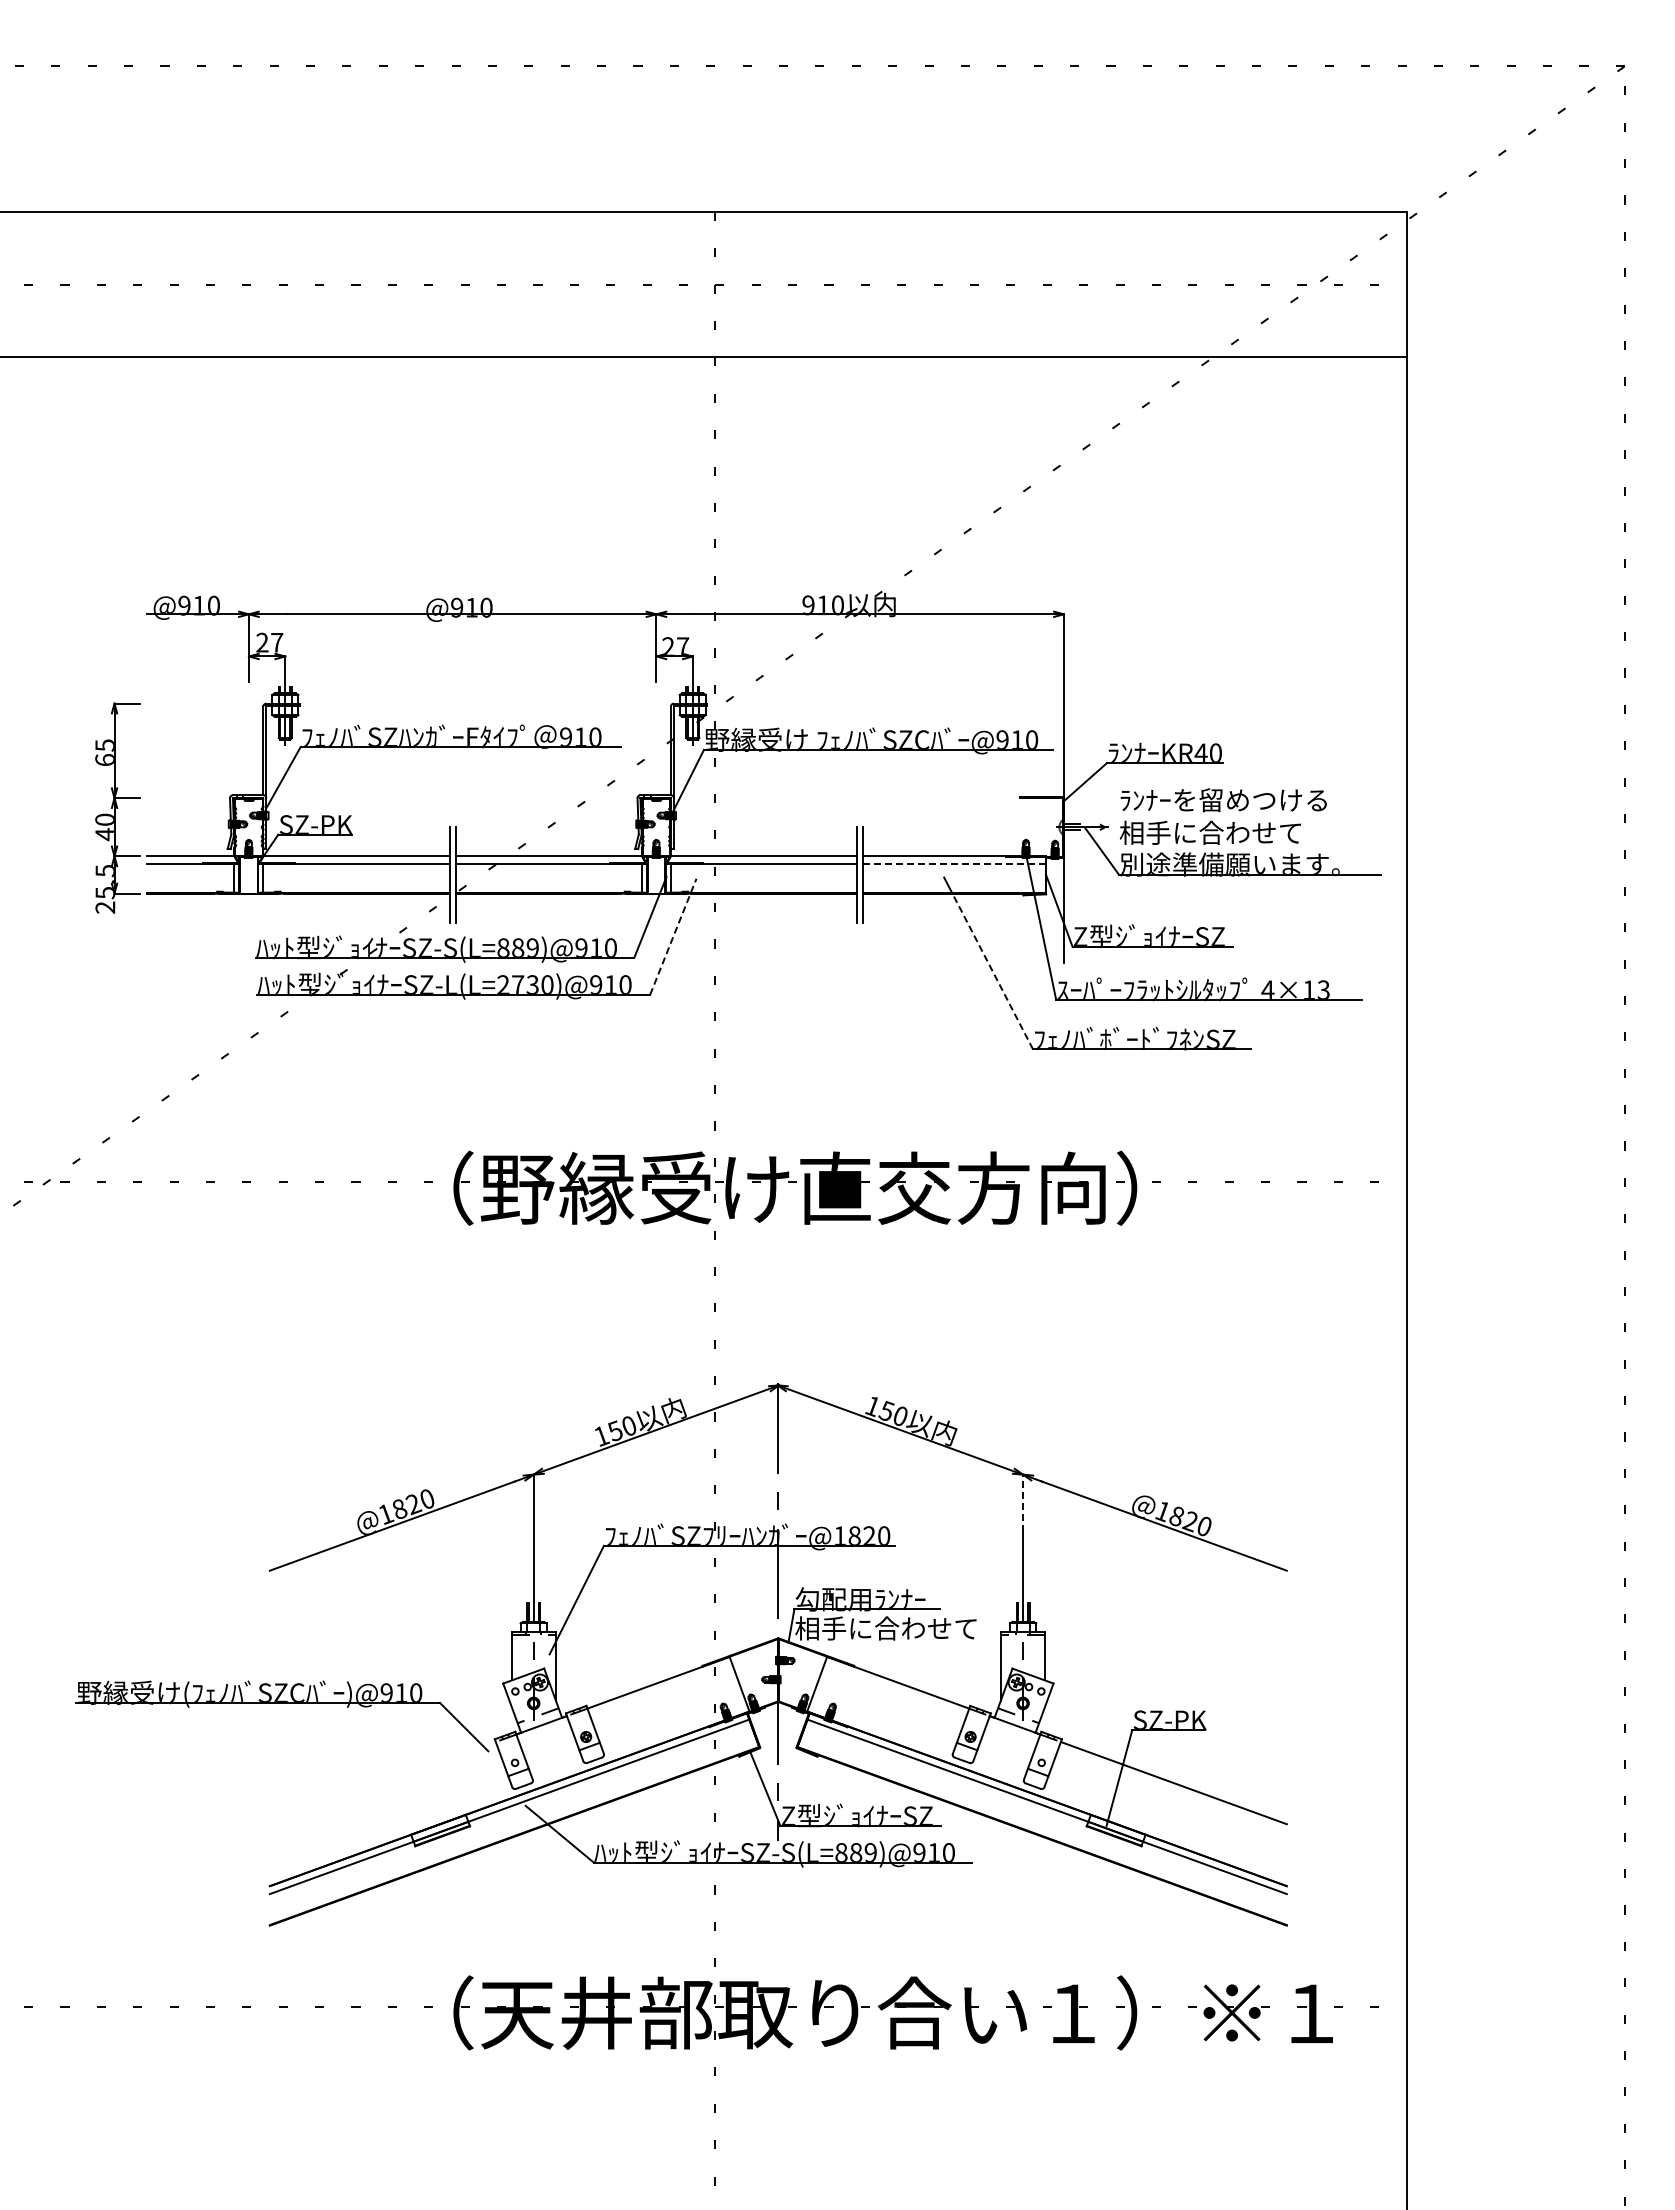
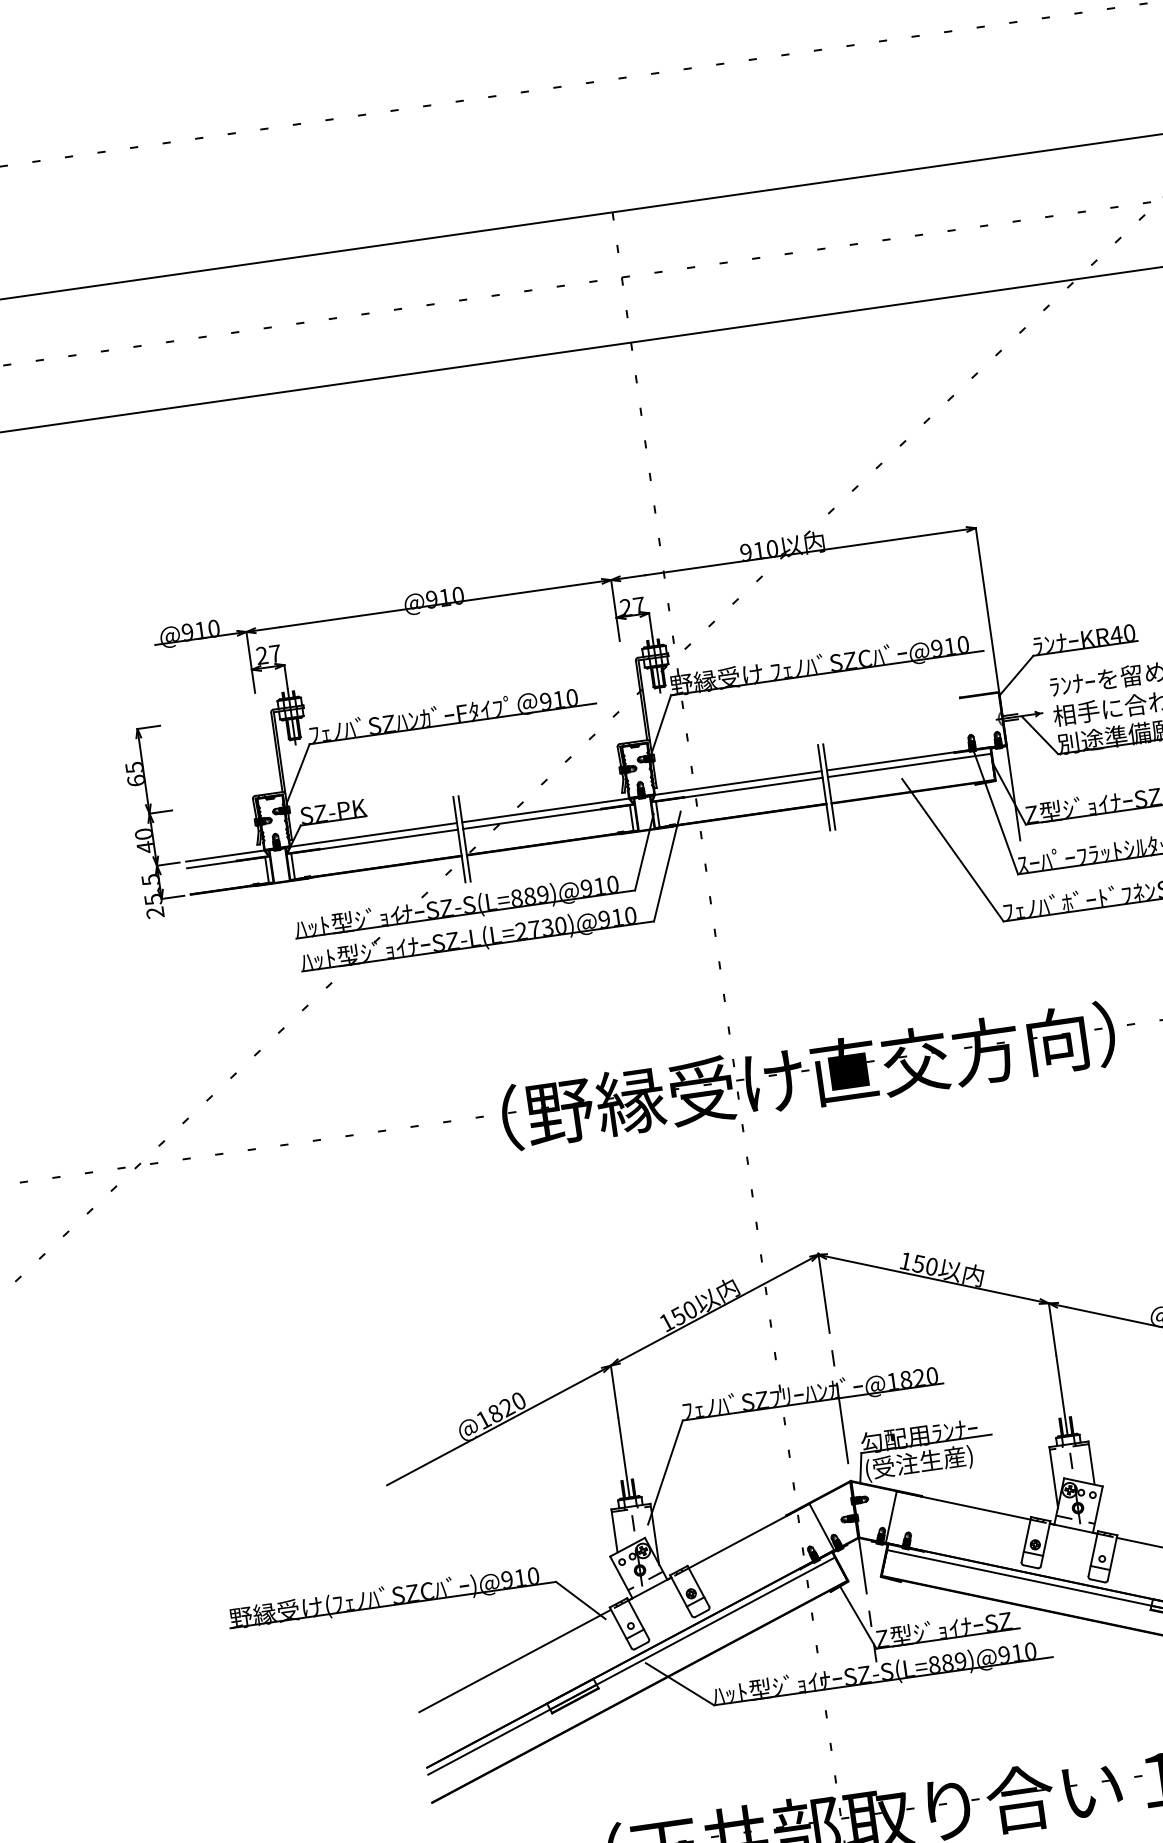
line: (954, 863) -> (909, 765), dashed -> solid
line: (673, 936) -> (667, 866), dashed -> solid
line: (992, 971) -> (957, 856), dashed -> solid
line: (1023, 1503) -> (1052, 1329), dashed -> solid
text: (885, 1629) -> (945, 1459), 相手に合わせて -> (受注生産)
line: (382, 1783) -> (514, 1661), added

